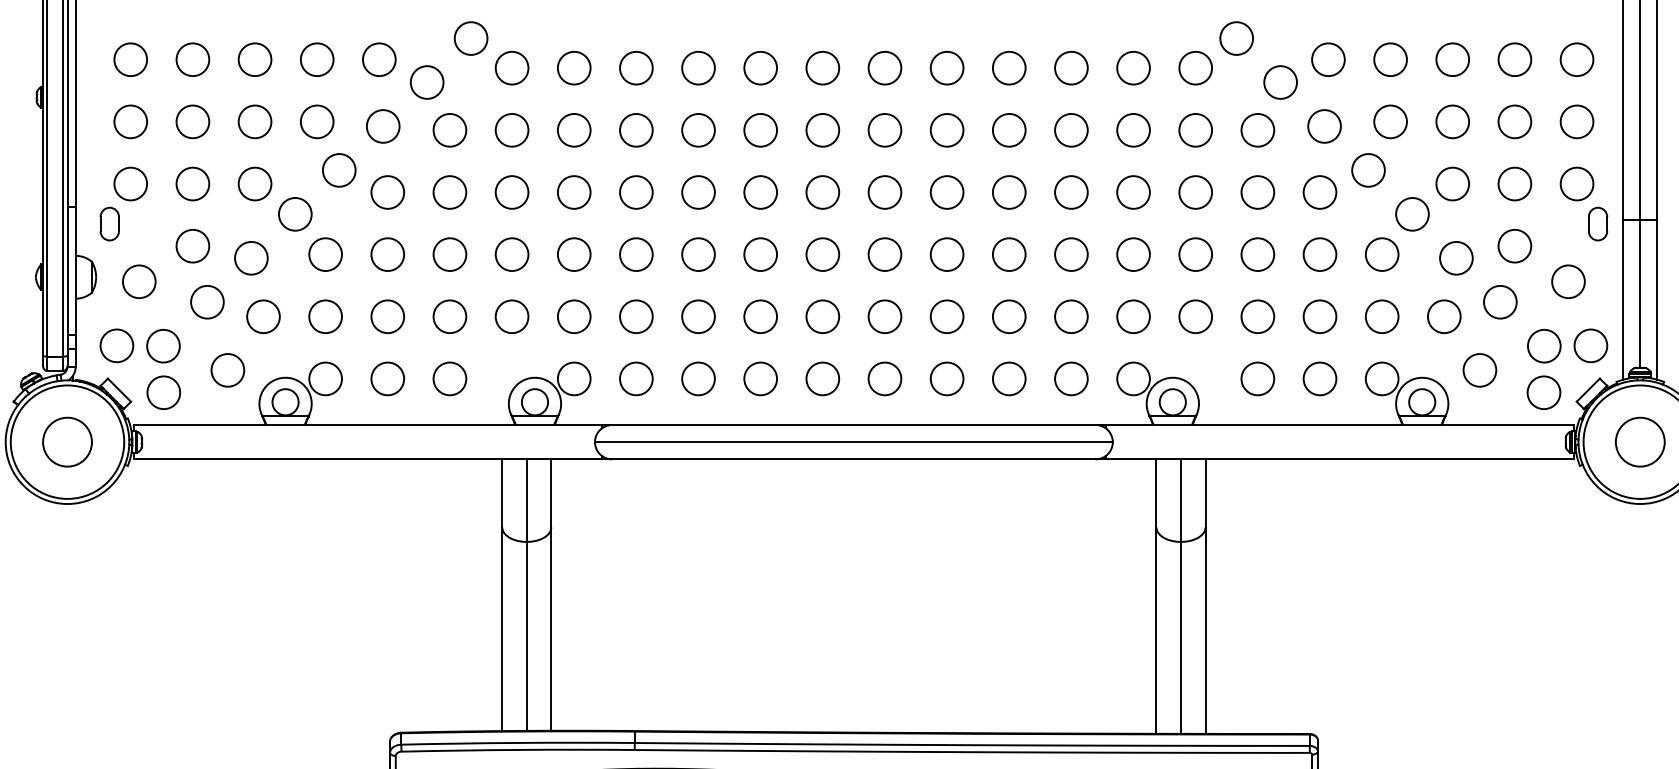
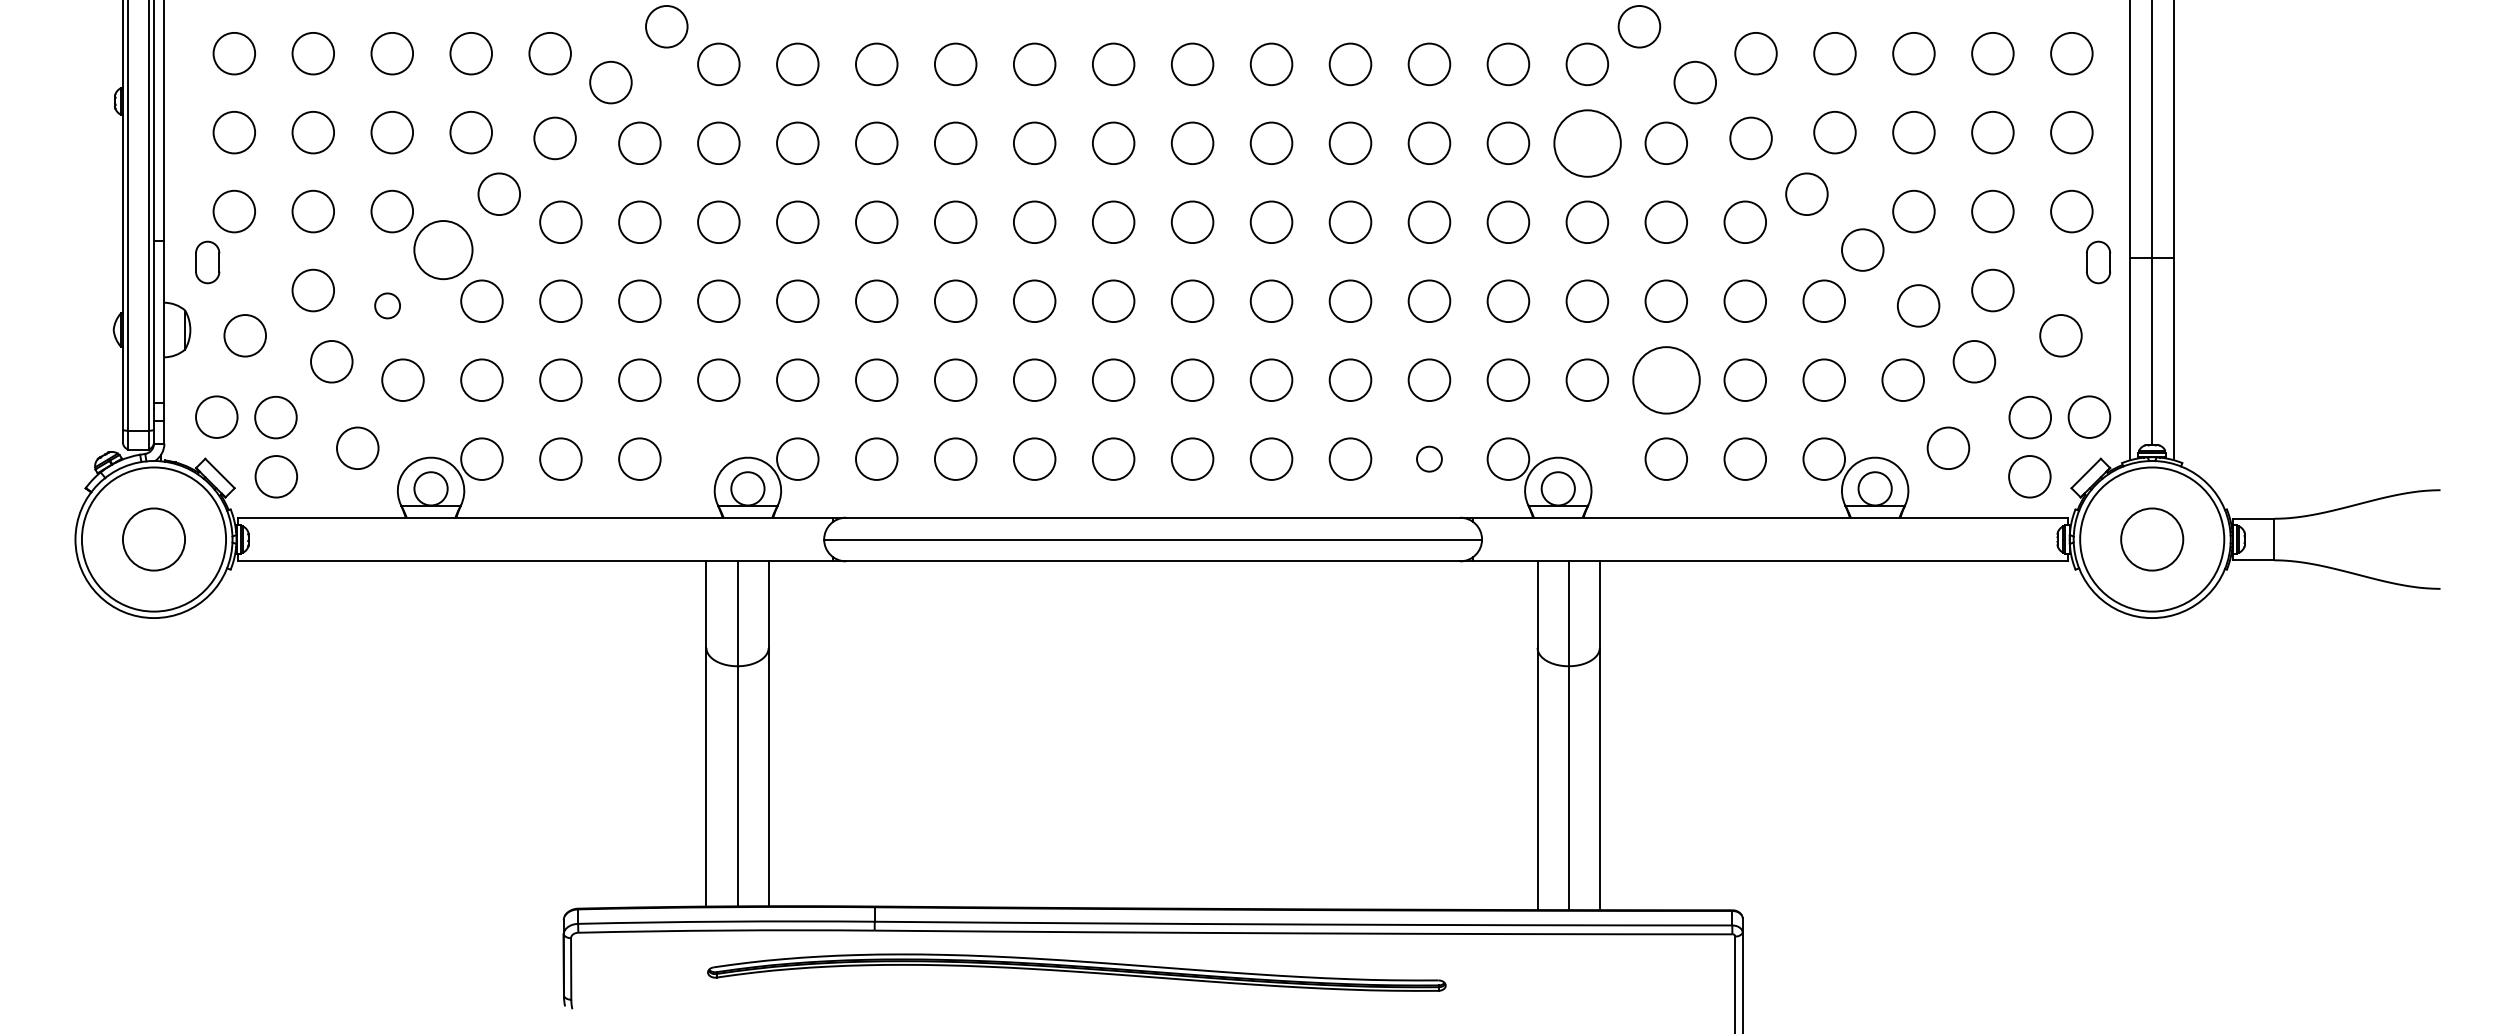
circle: (1195, 129) -> (1586, 142), size x1.6
circle: (295, 213) -> (443, 249), size x1.4
circle: (251, 257) -> (387, 305), size x0.6
circle: (1257, 316) -> (1665, 379), size x1.6
circle: (1071, 378) -> (1429, 458), size x0.6

